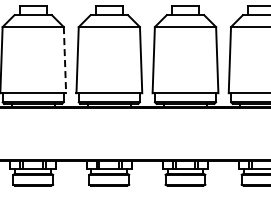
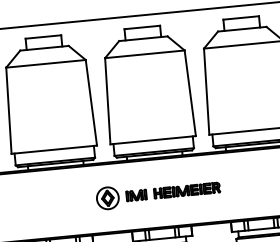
line: (65, 60) -> (92, 103), dashed -> solid
part: (109, 134) -> (158, 193), added

